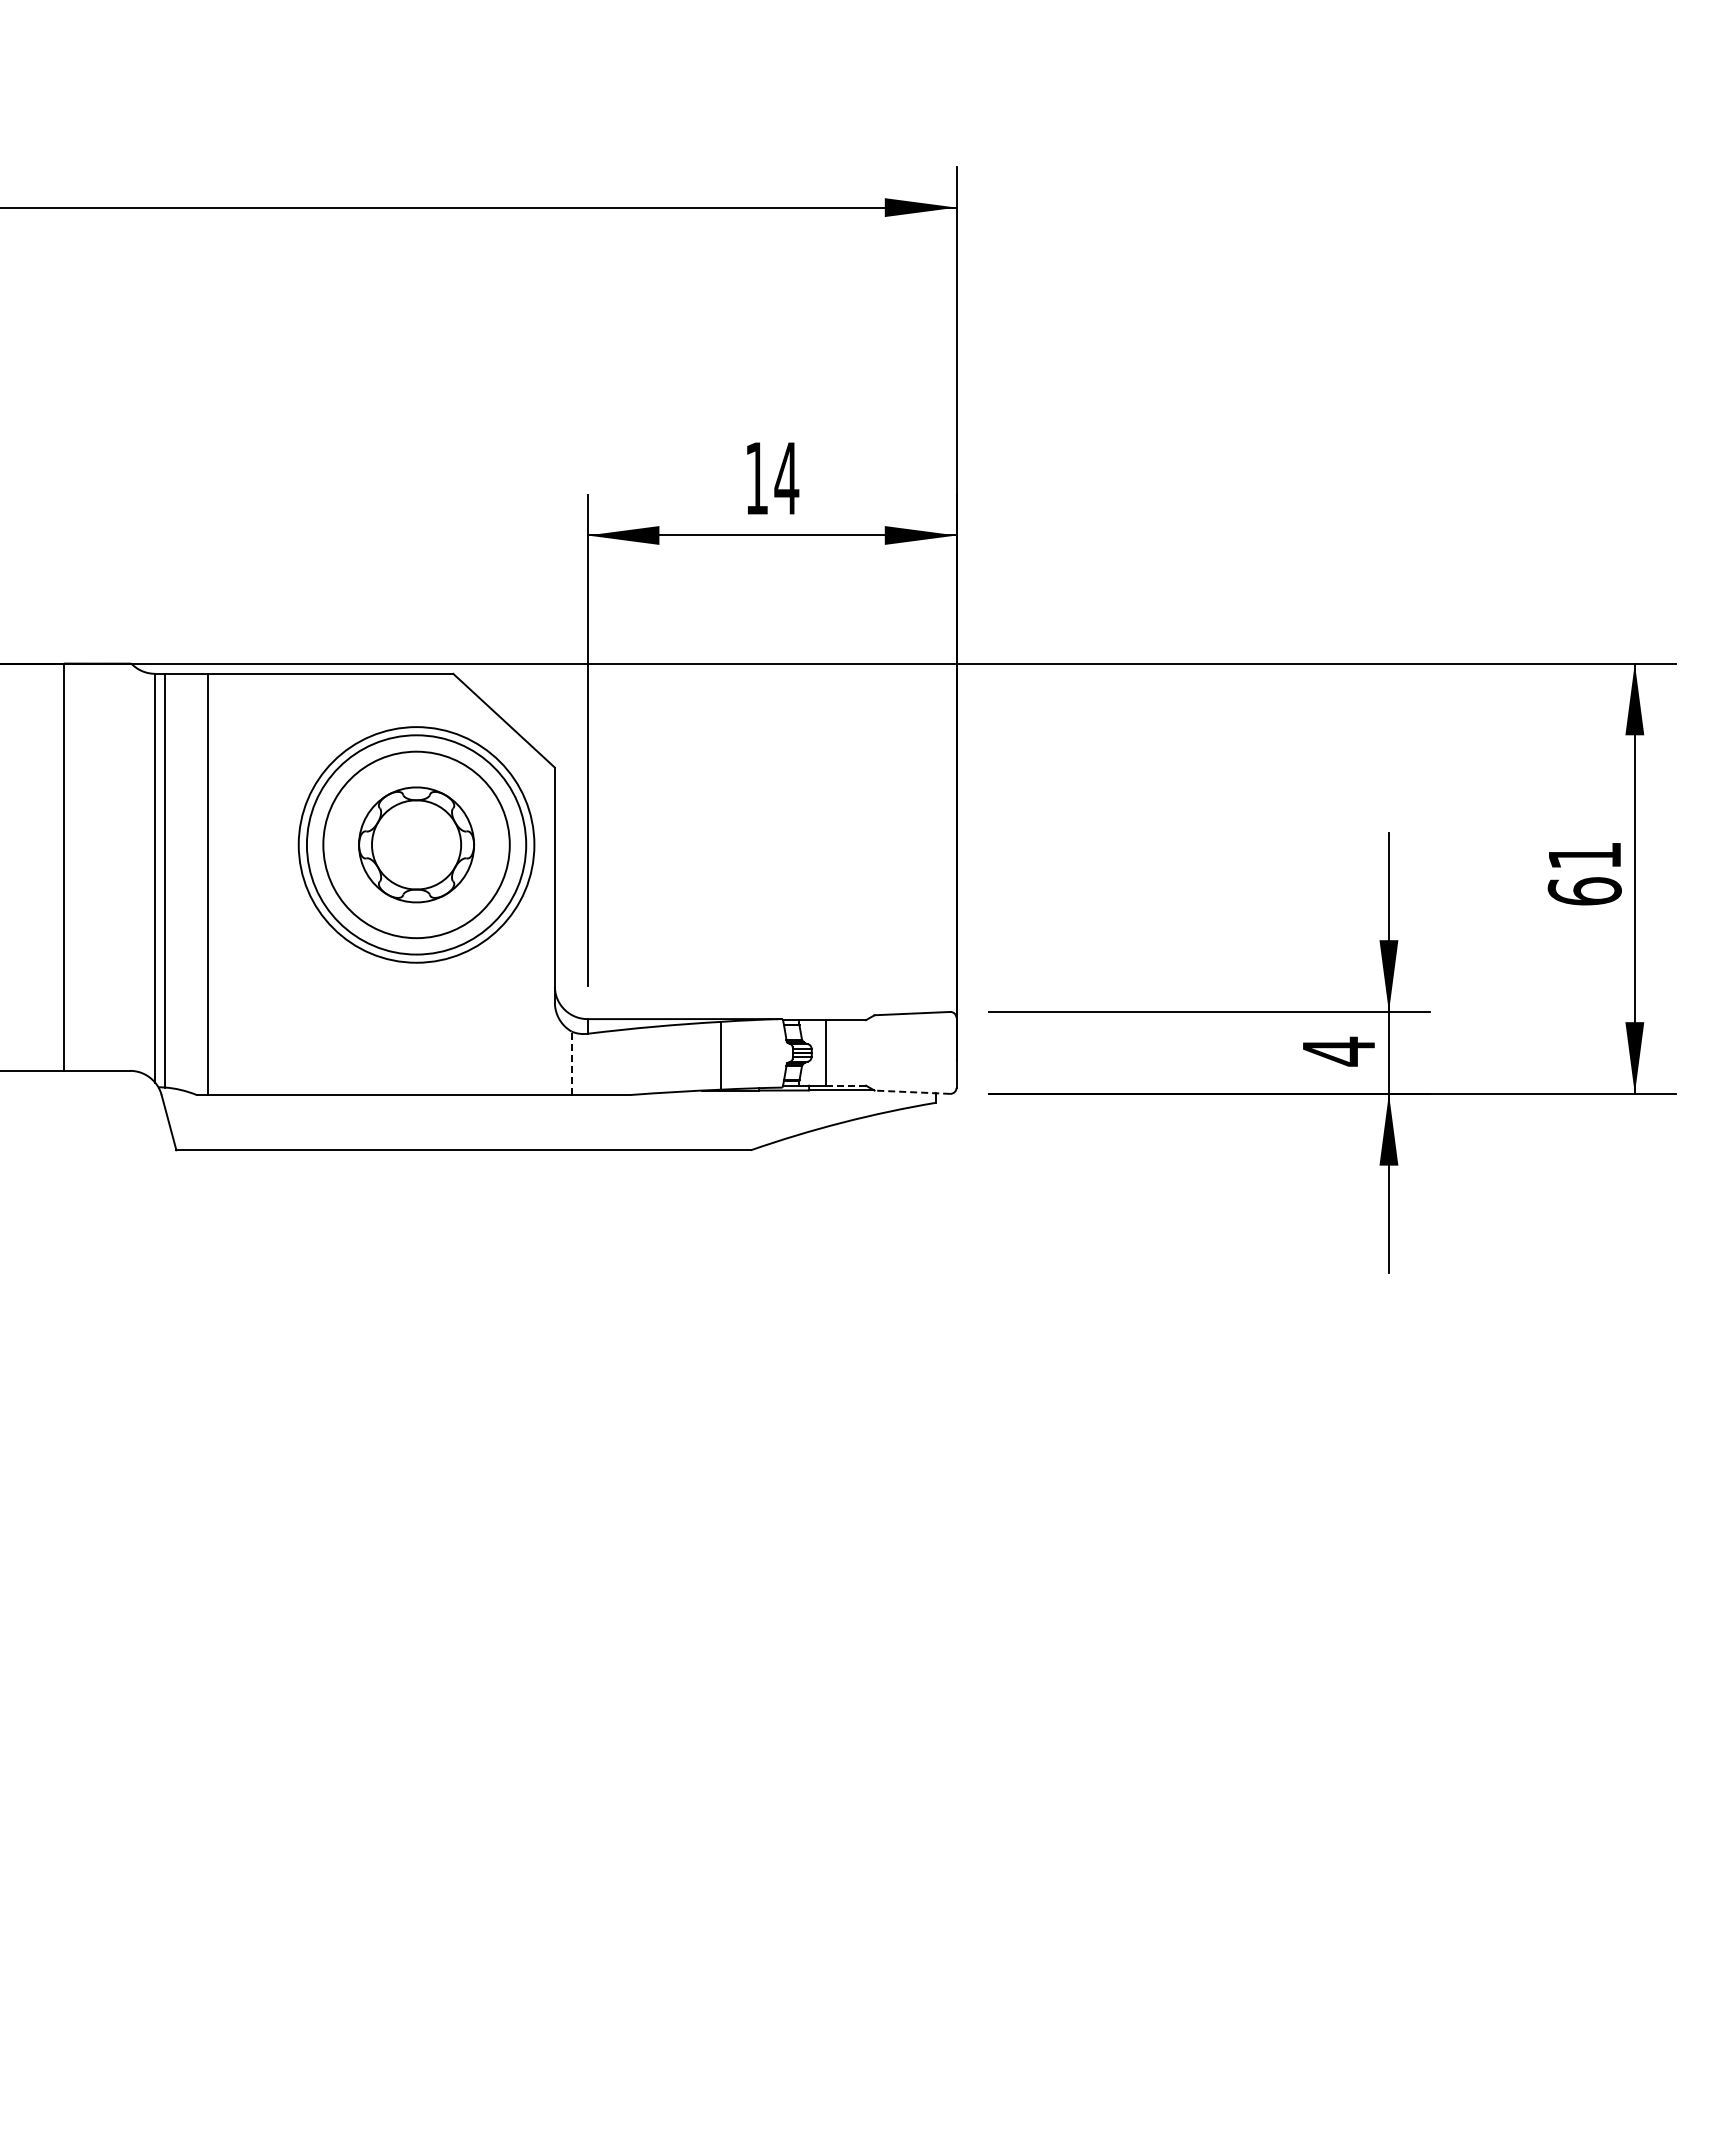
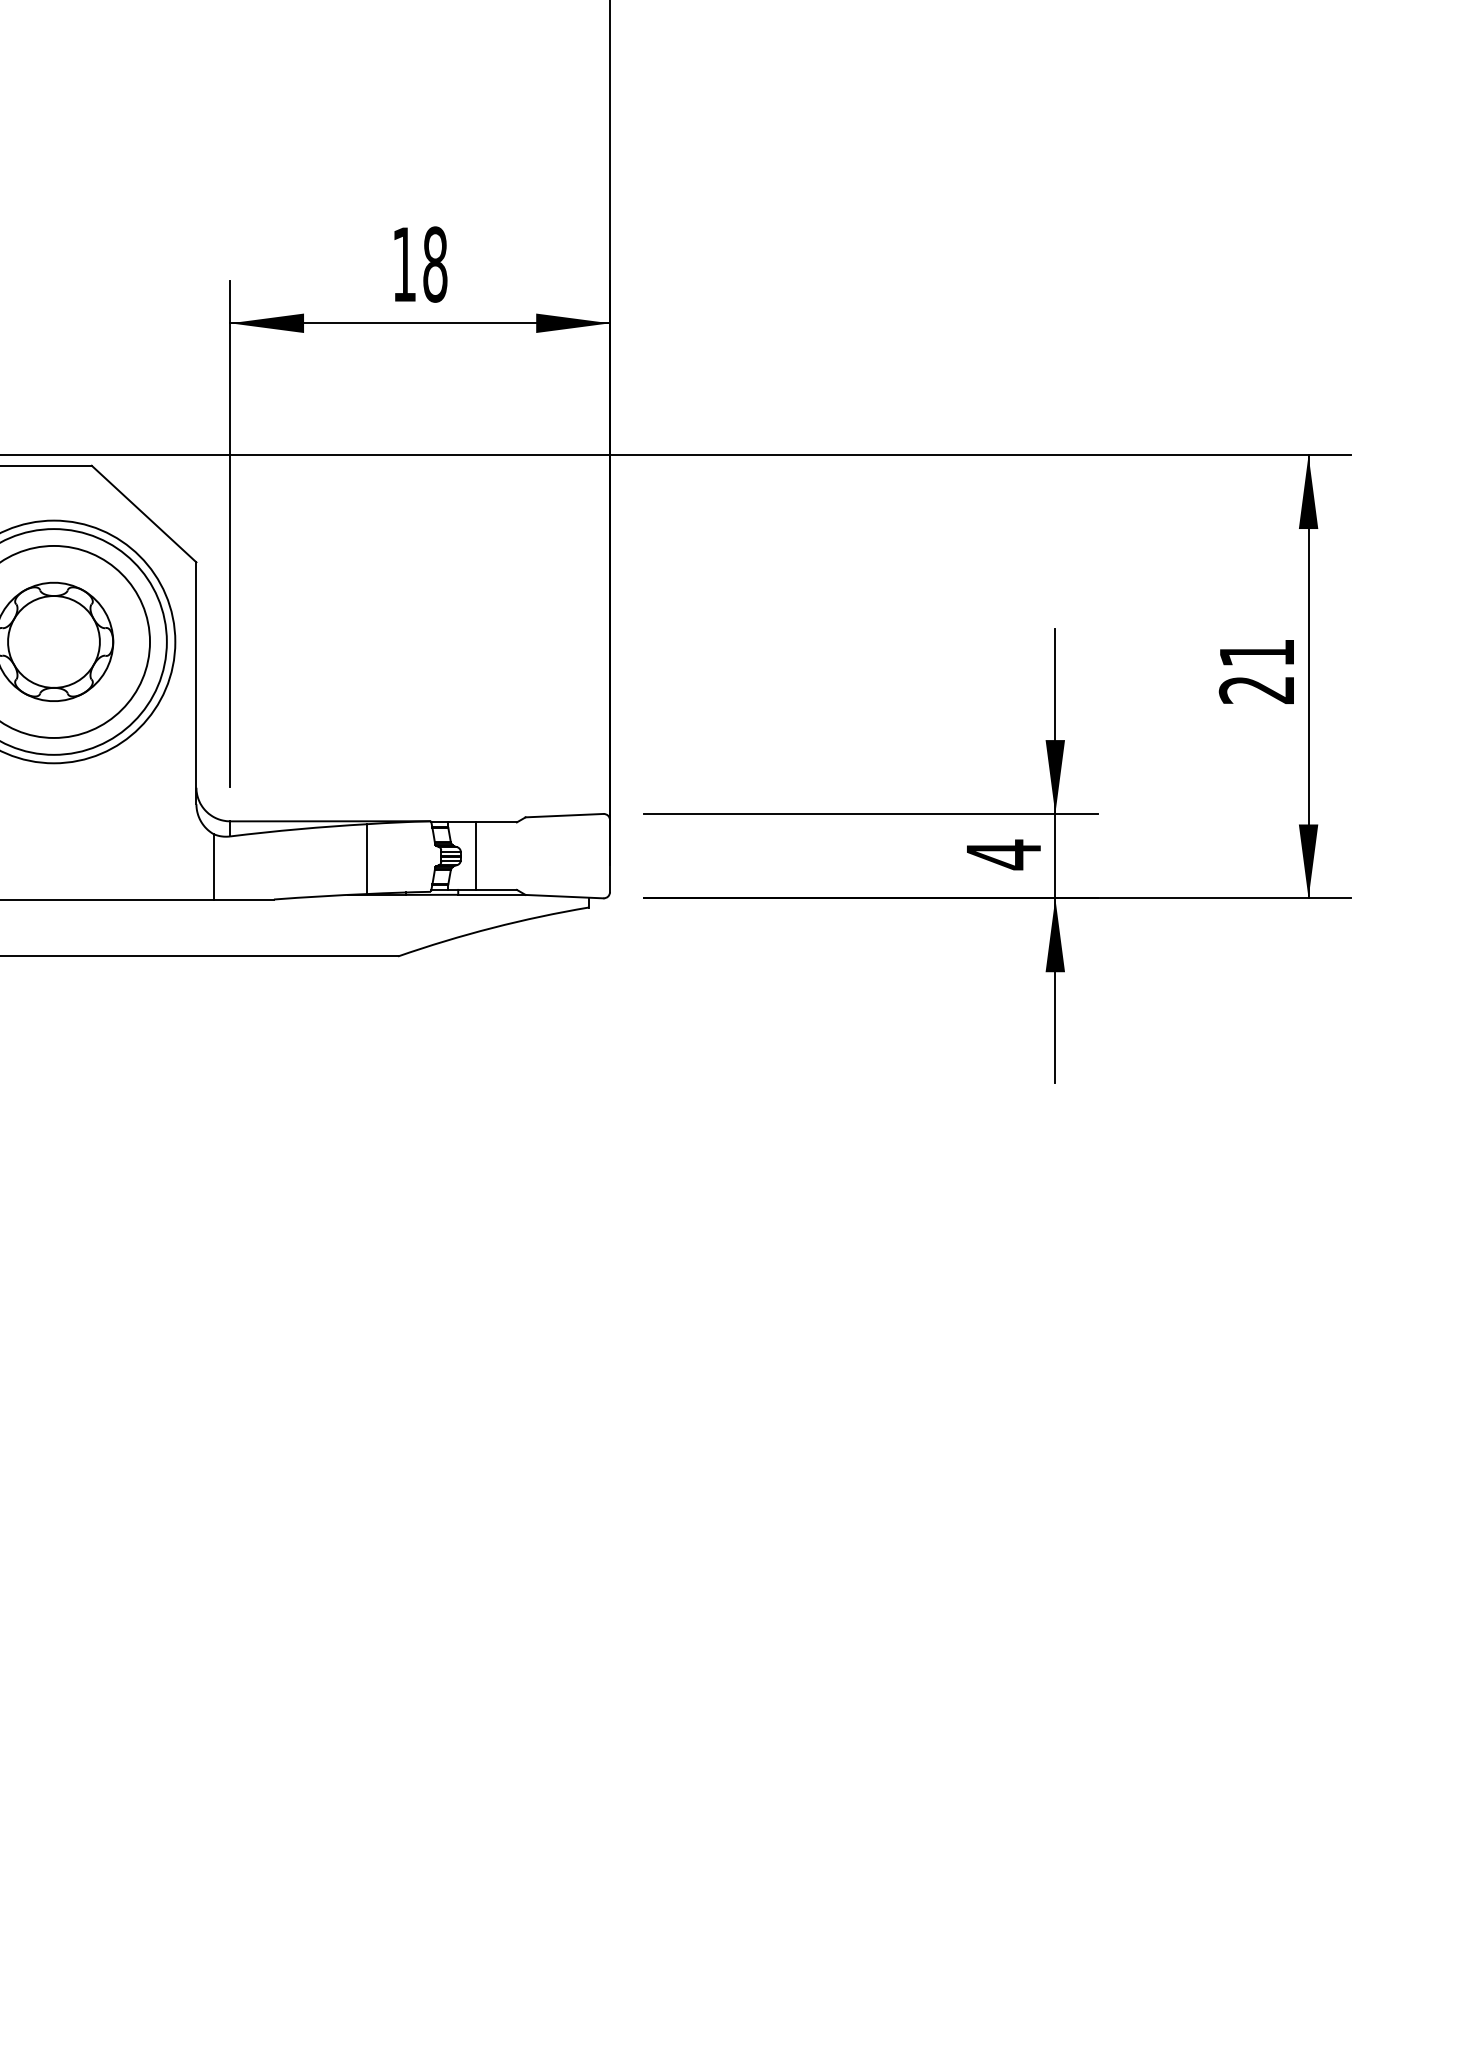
text: (786, 478) -> (434, 264), 14 -> 18
text: (1584, 891) -> (1256, 689), 61 -> 21
line: (571, 1063) -> (213, 867), dashed -> solid
line: (846, 1085) -> (496, 889), dashed -> solid
line: (912, 1092) -> (564, 896), dashed -> solid

